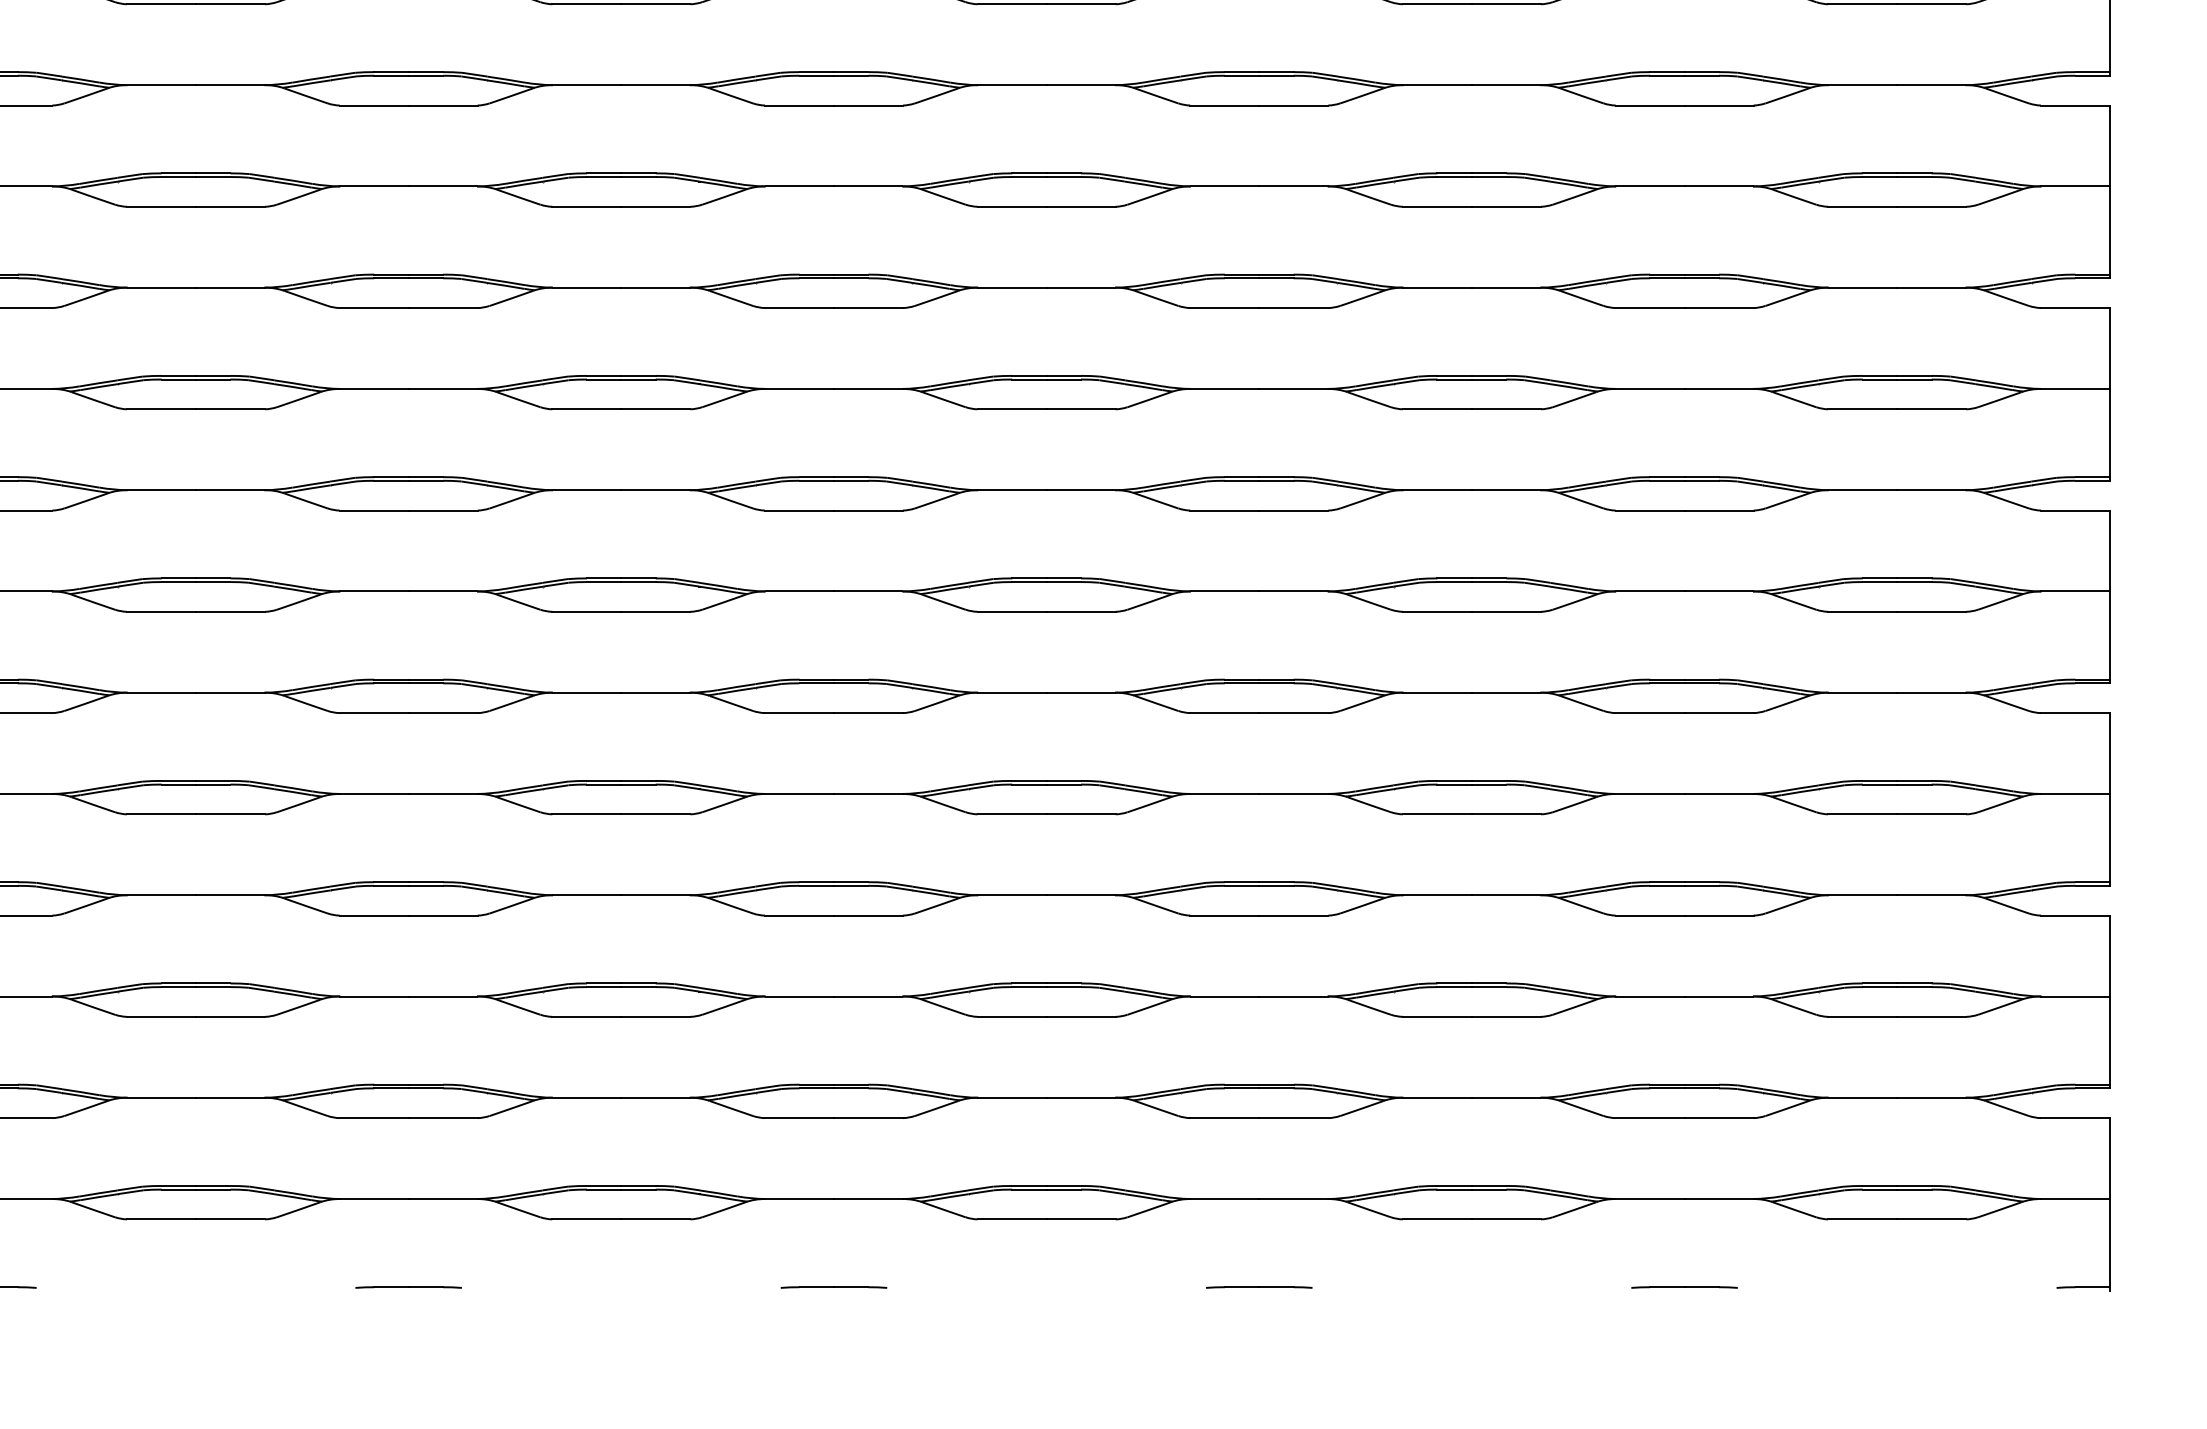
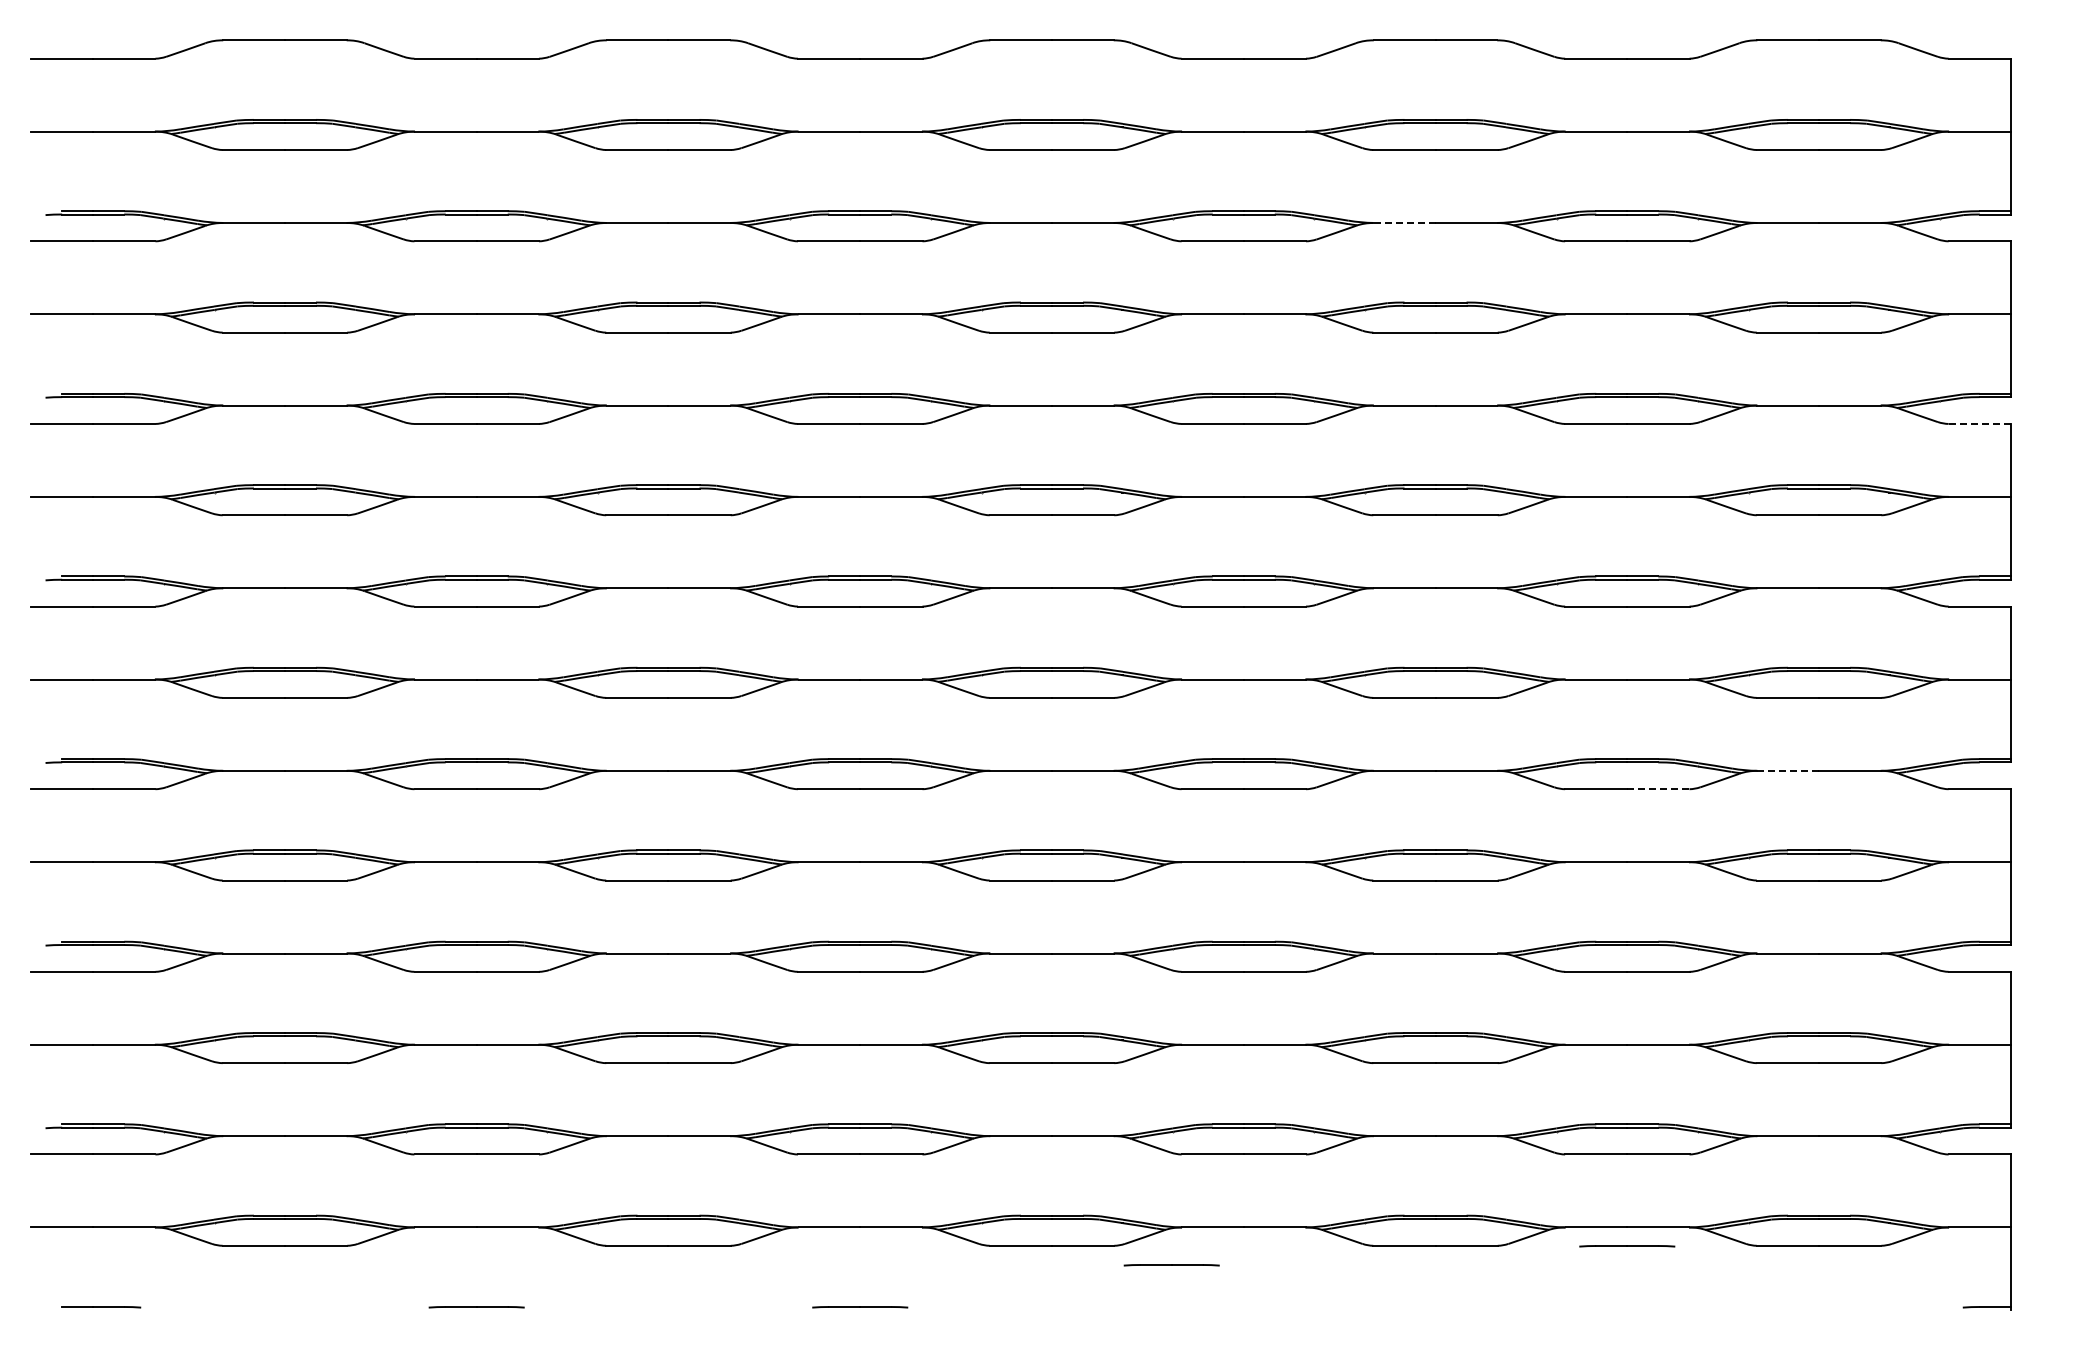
line: (1437, 84) -> (1404, 222), solid -> dashed
line: (2075, 307) -> (1979, 423), solid -> dashed
line: (1863, 692) -> (1788, 770), solid -> dashed
line: (1719, 713) -> (1658, 789), solid -> dashed
line: (1258, 1287) -> (1171, 1265), moved
line: (1684, 1287) -> (1627, 1246), moved

